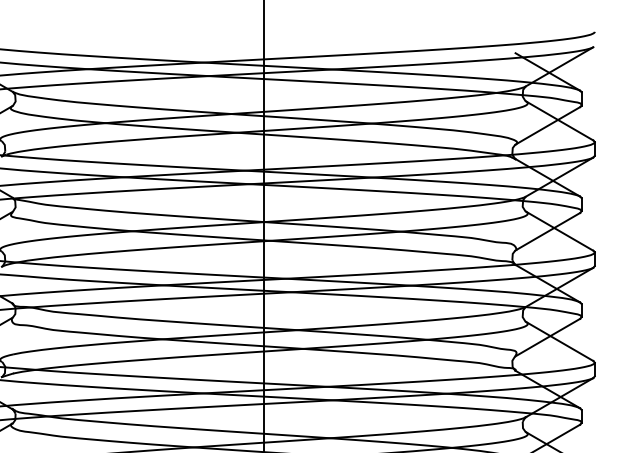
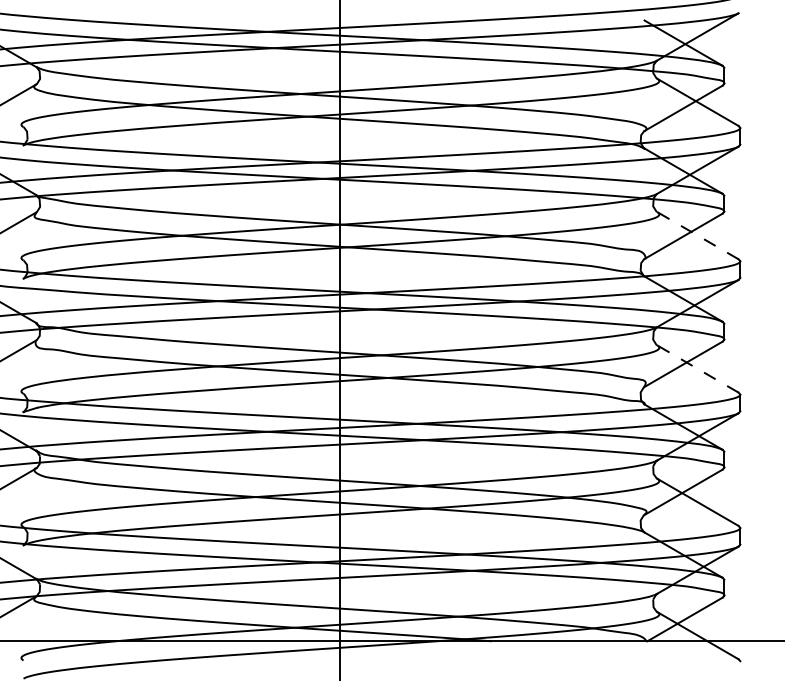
line: (559, 231) -> (697, 235), solid -> dashed
line: (559, 341) -> (697, 368), solid -> dashed

